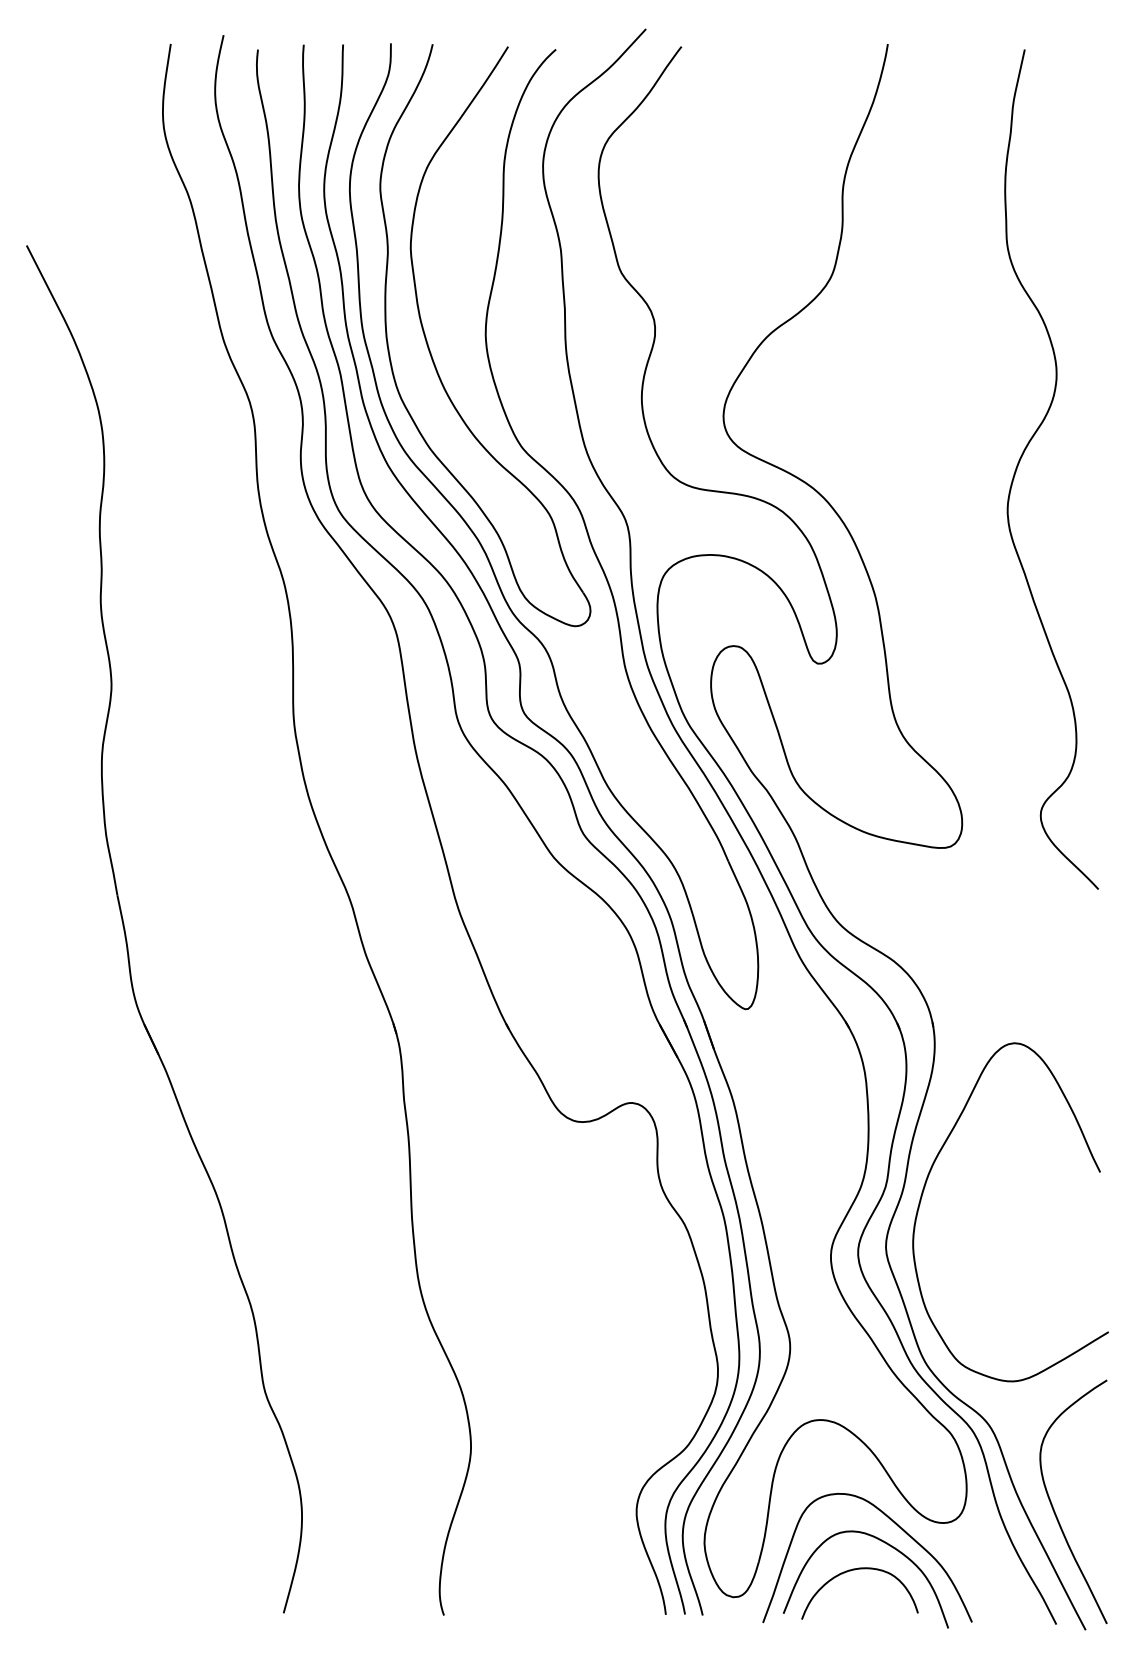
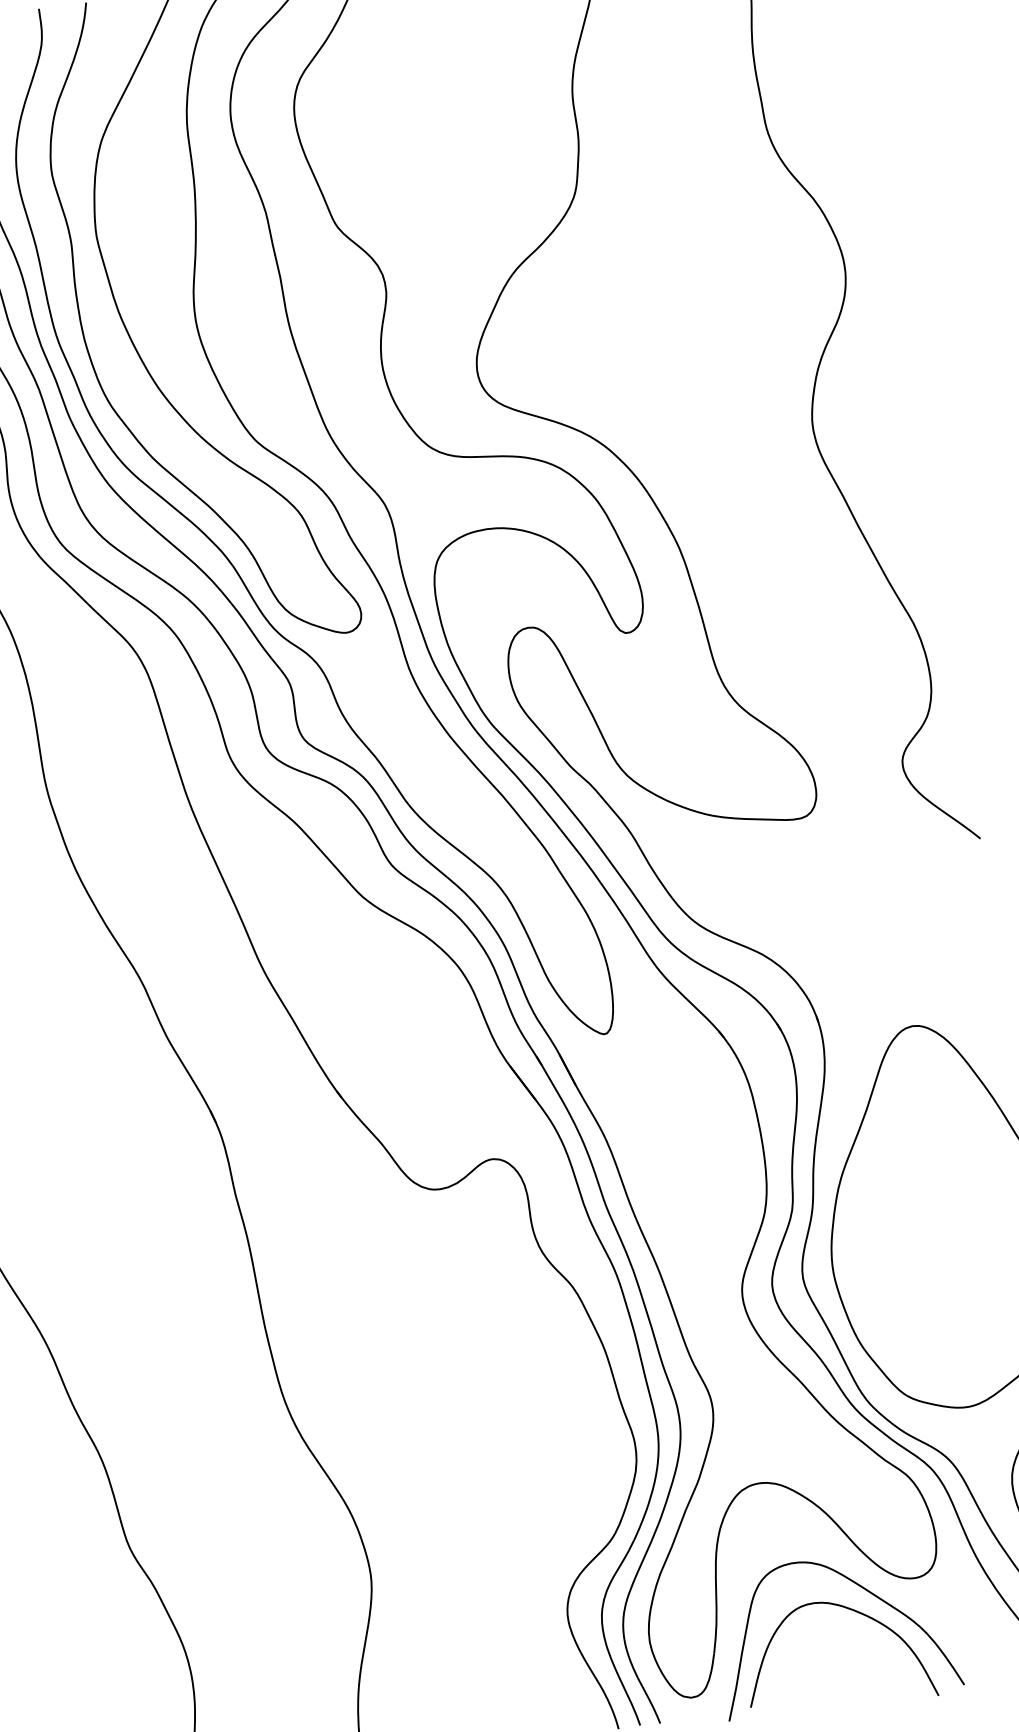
curve: (855, 1570) -> (824, 1646), removed

